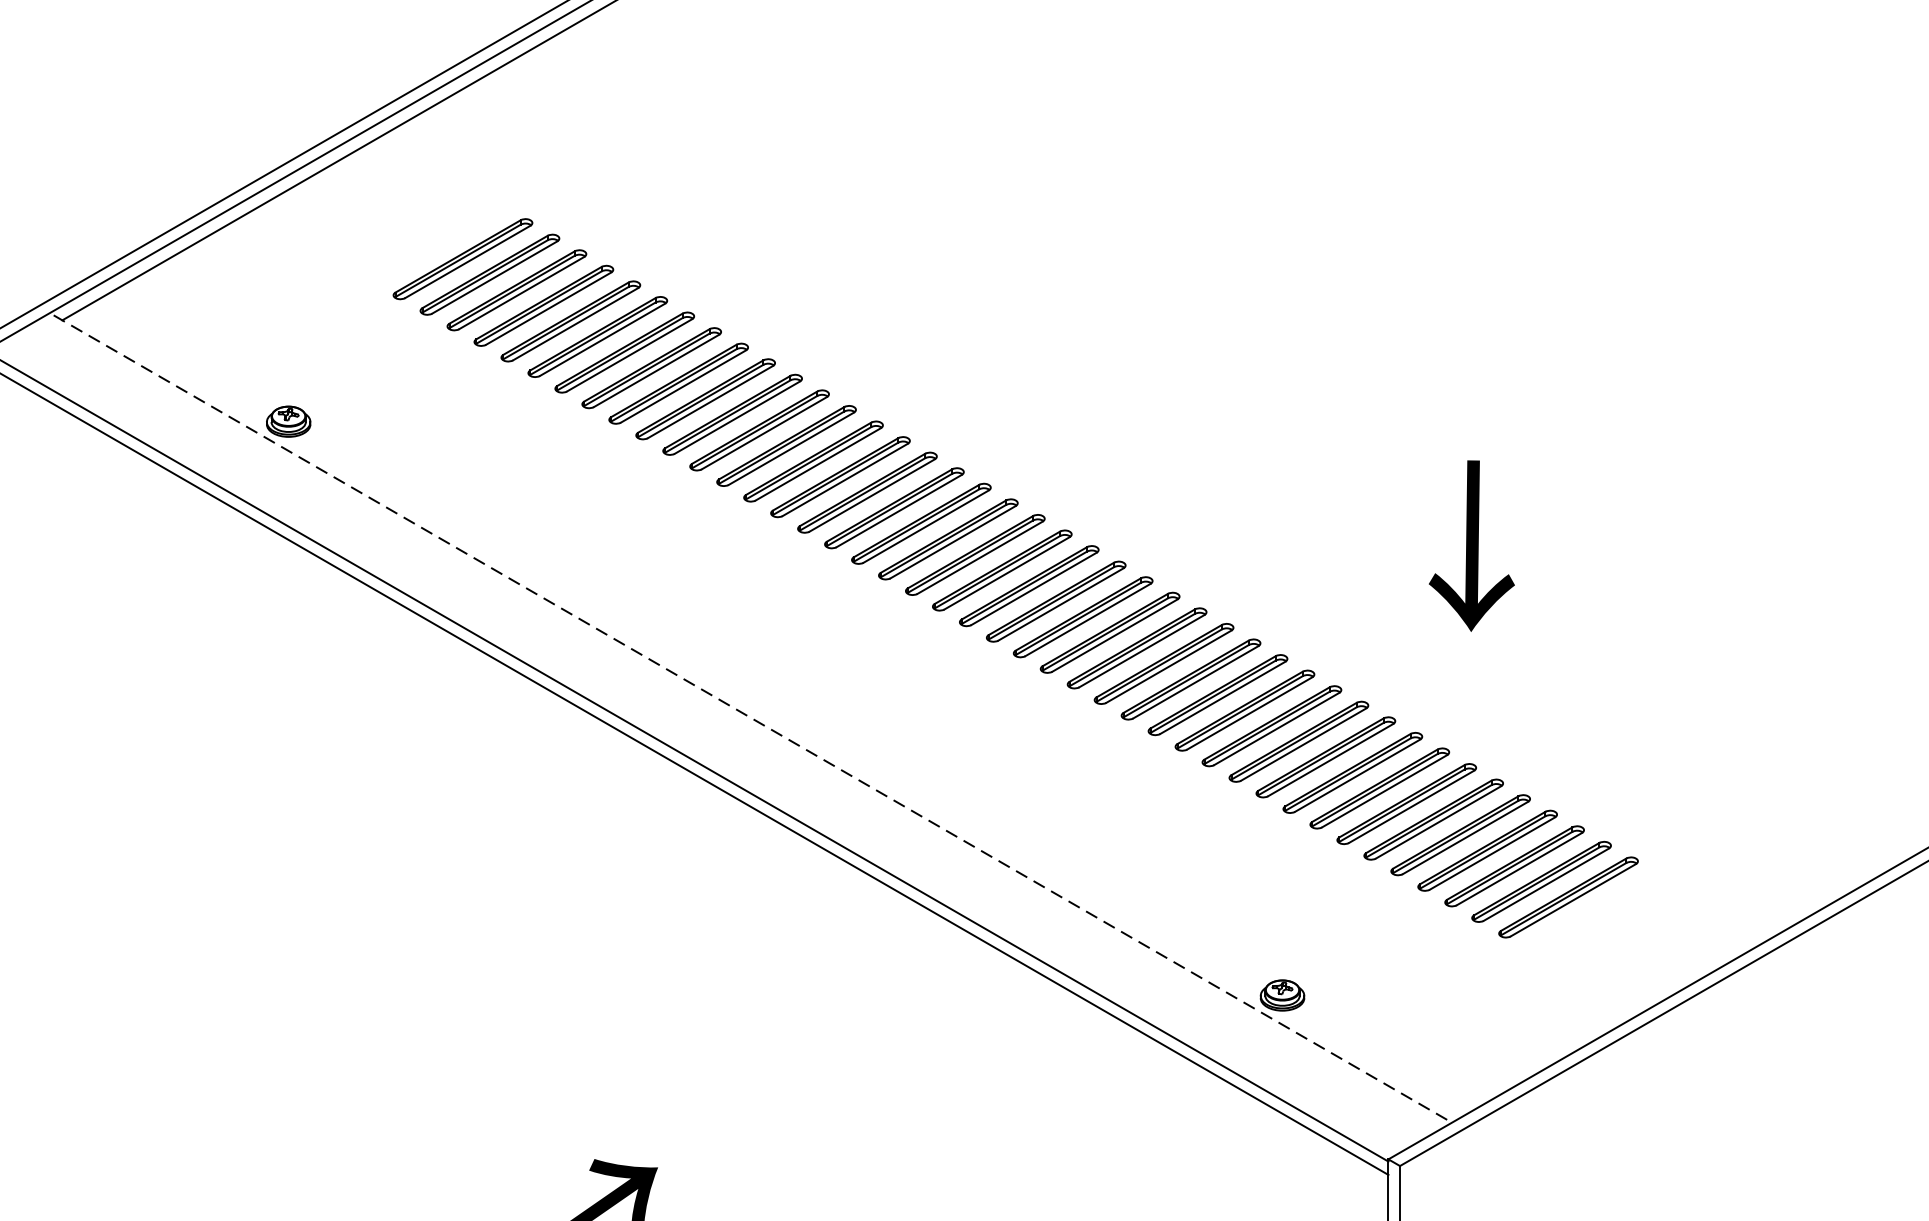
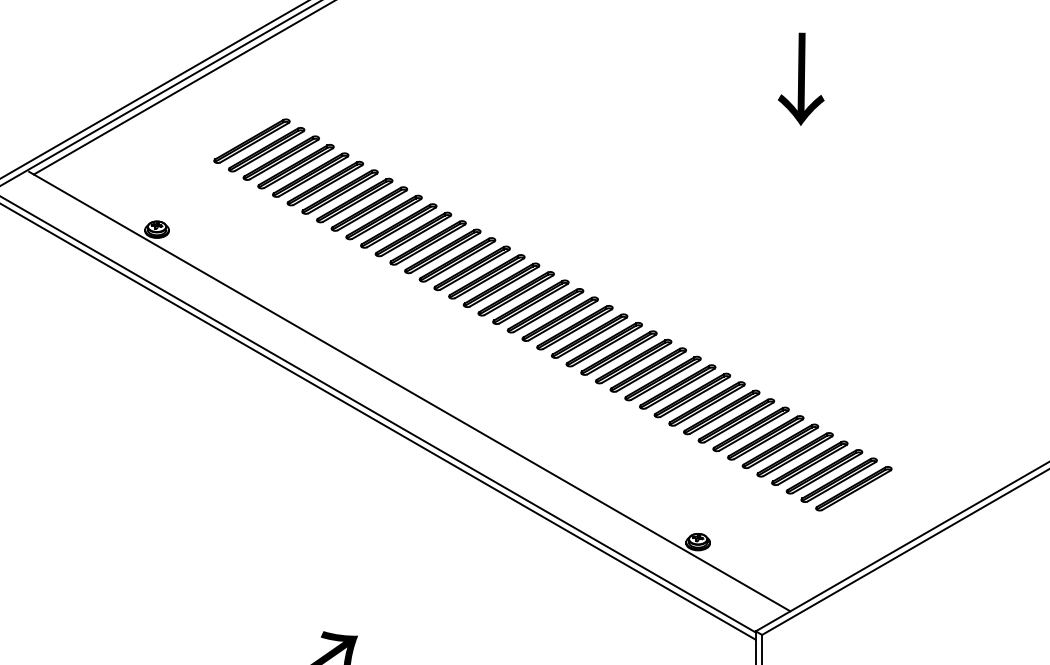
text: (1472, 544) -> (801, 78), moved
line: (752, 718) -> (409, 391), dashed -> solid

